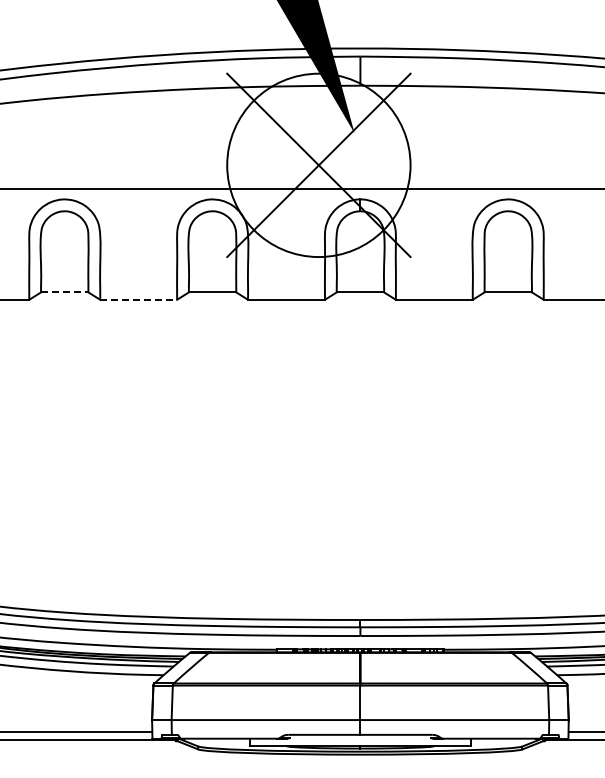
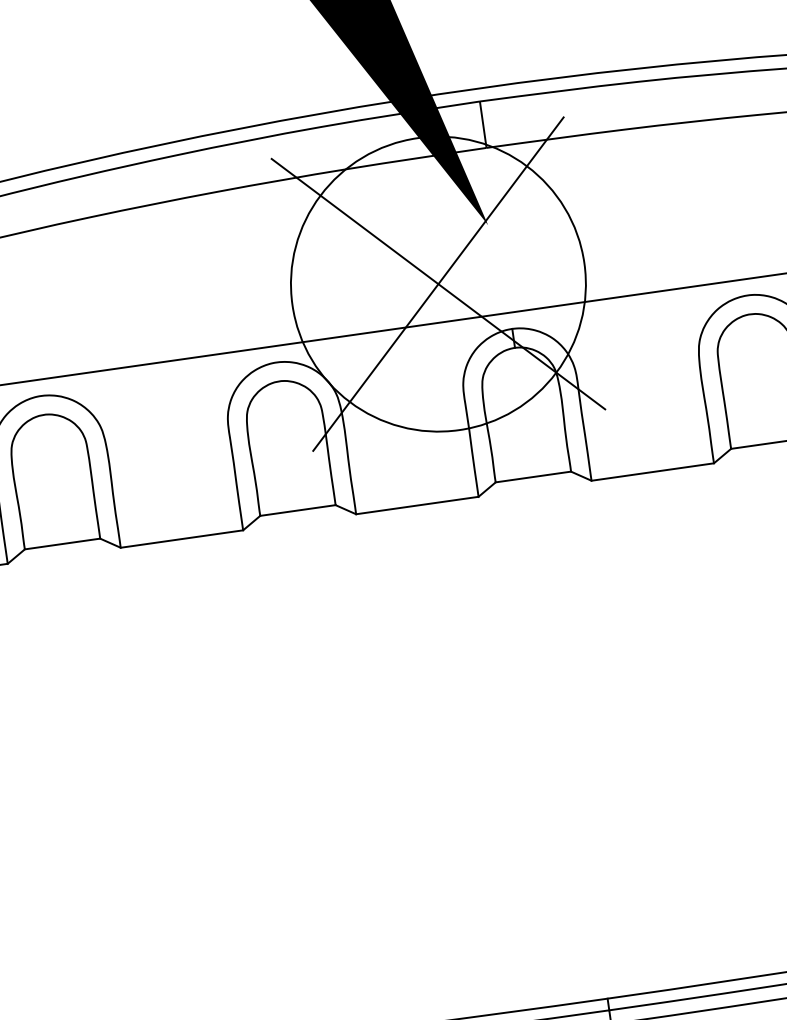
line: (64, 292) -> (62, 544), dashed -> solid
line: (139, 299) -> (183, 538), dashed -> solid

